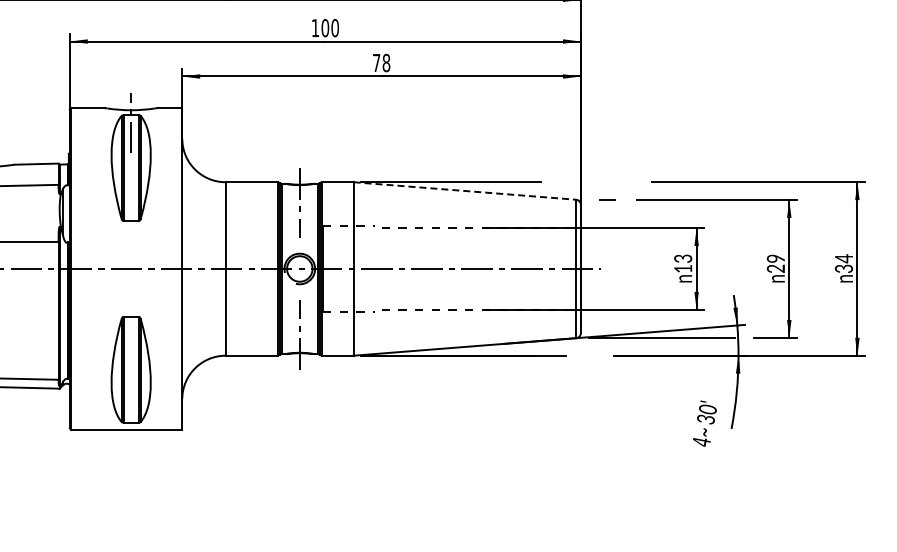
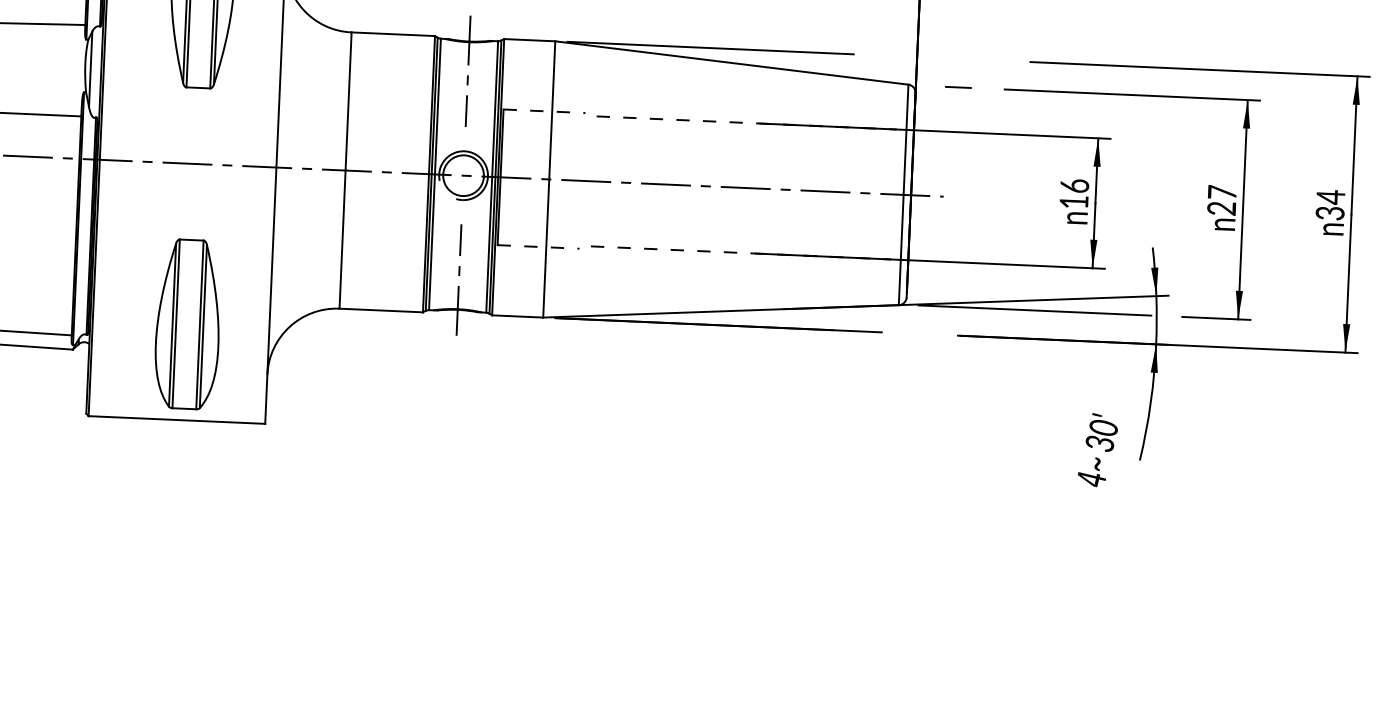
line: (464, 190) -> (731, 62), dashed -> solid
text: (682, 258) -> (1073, 185), 13 -> 16
text: (775, 258) -> (1221, 192), 29 -> 27

